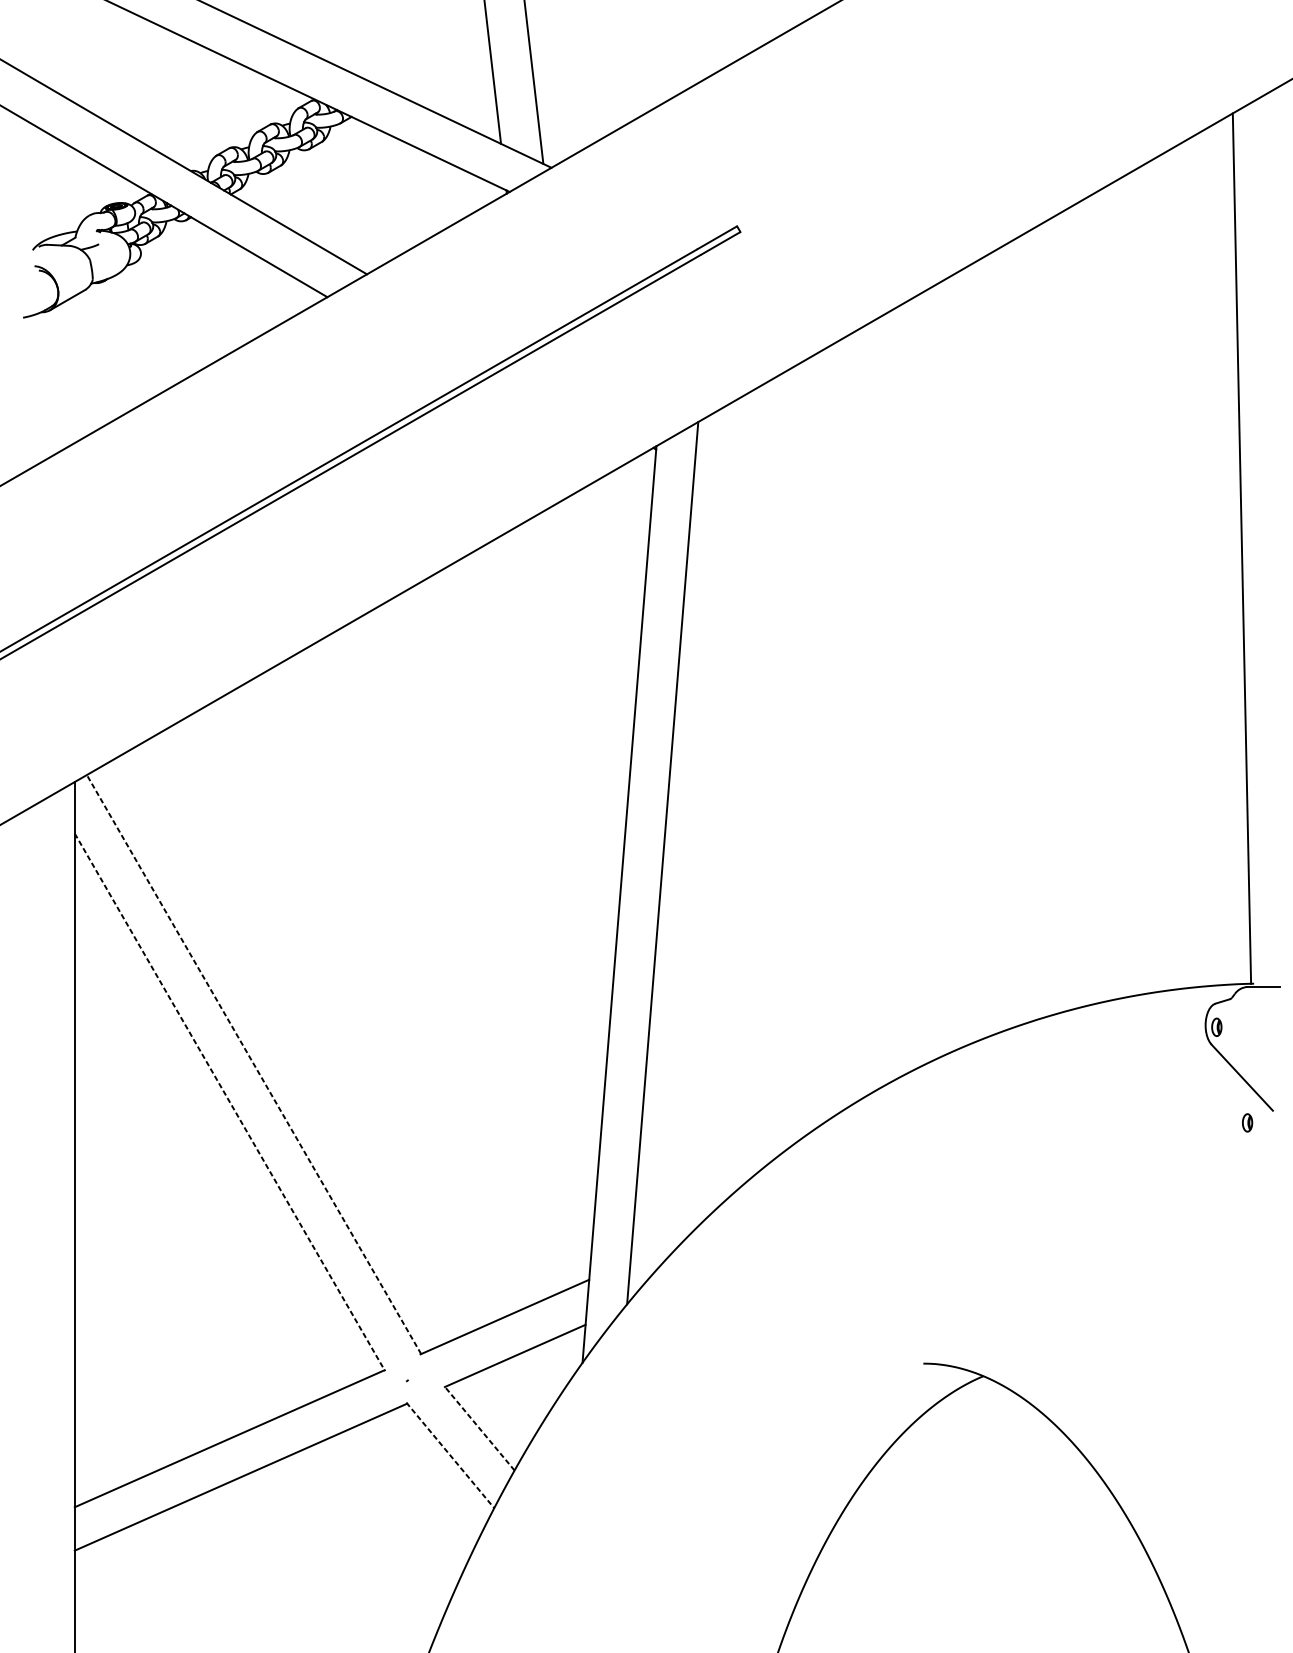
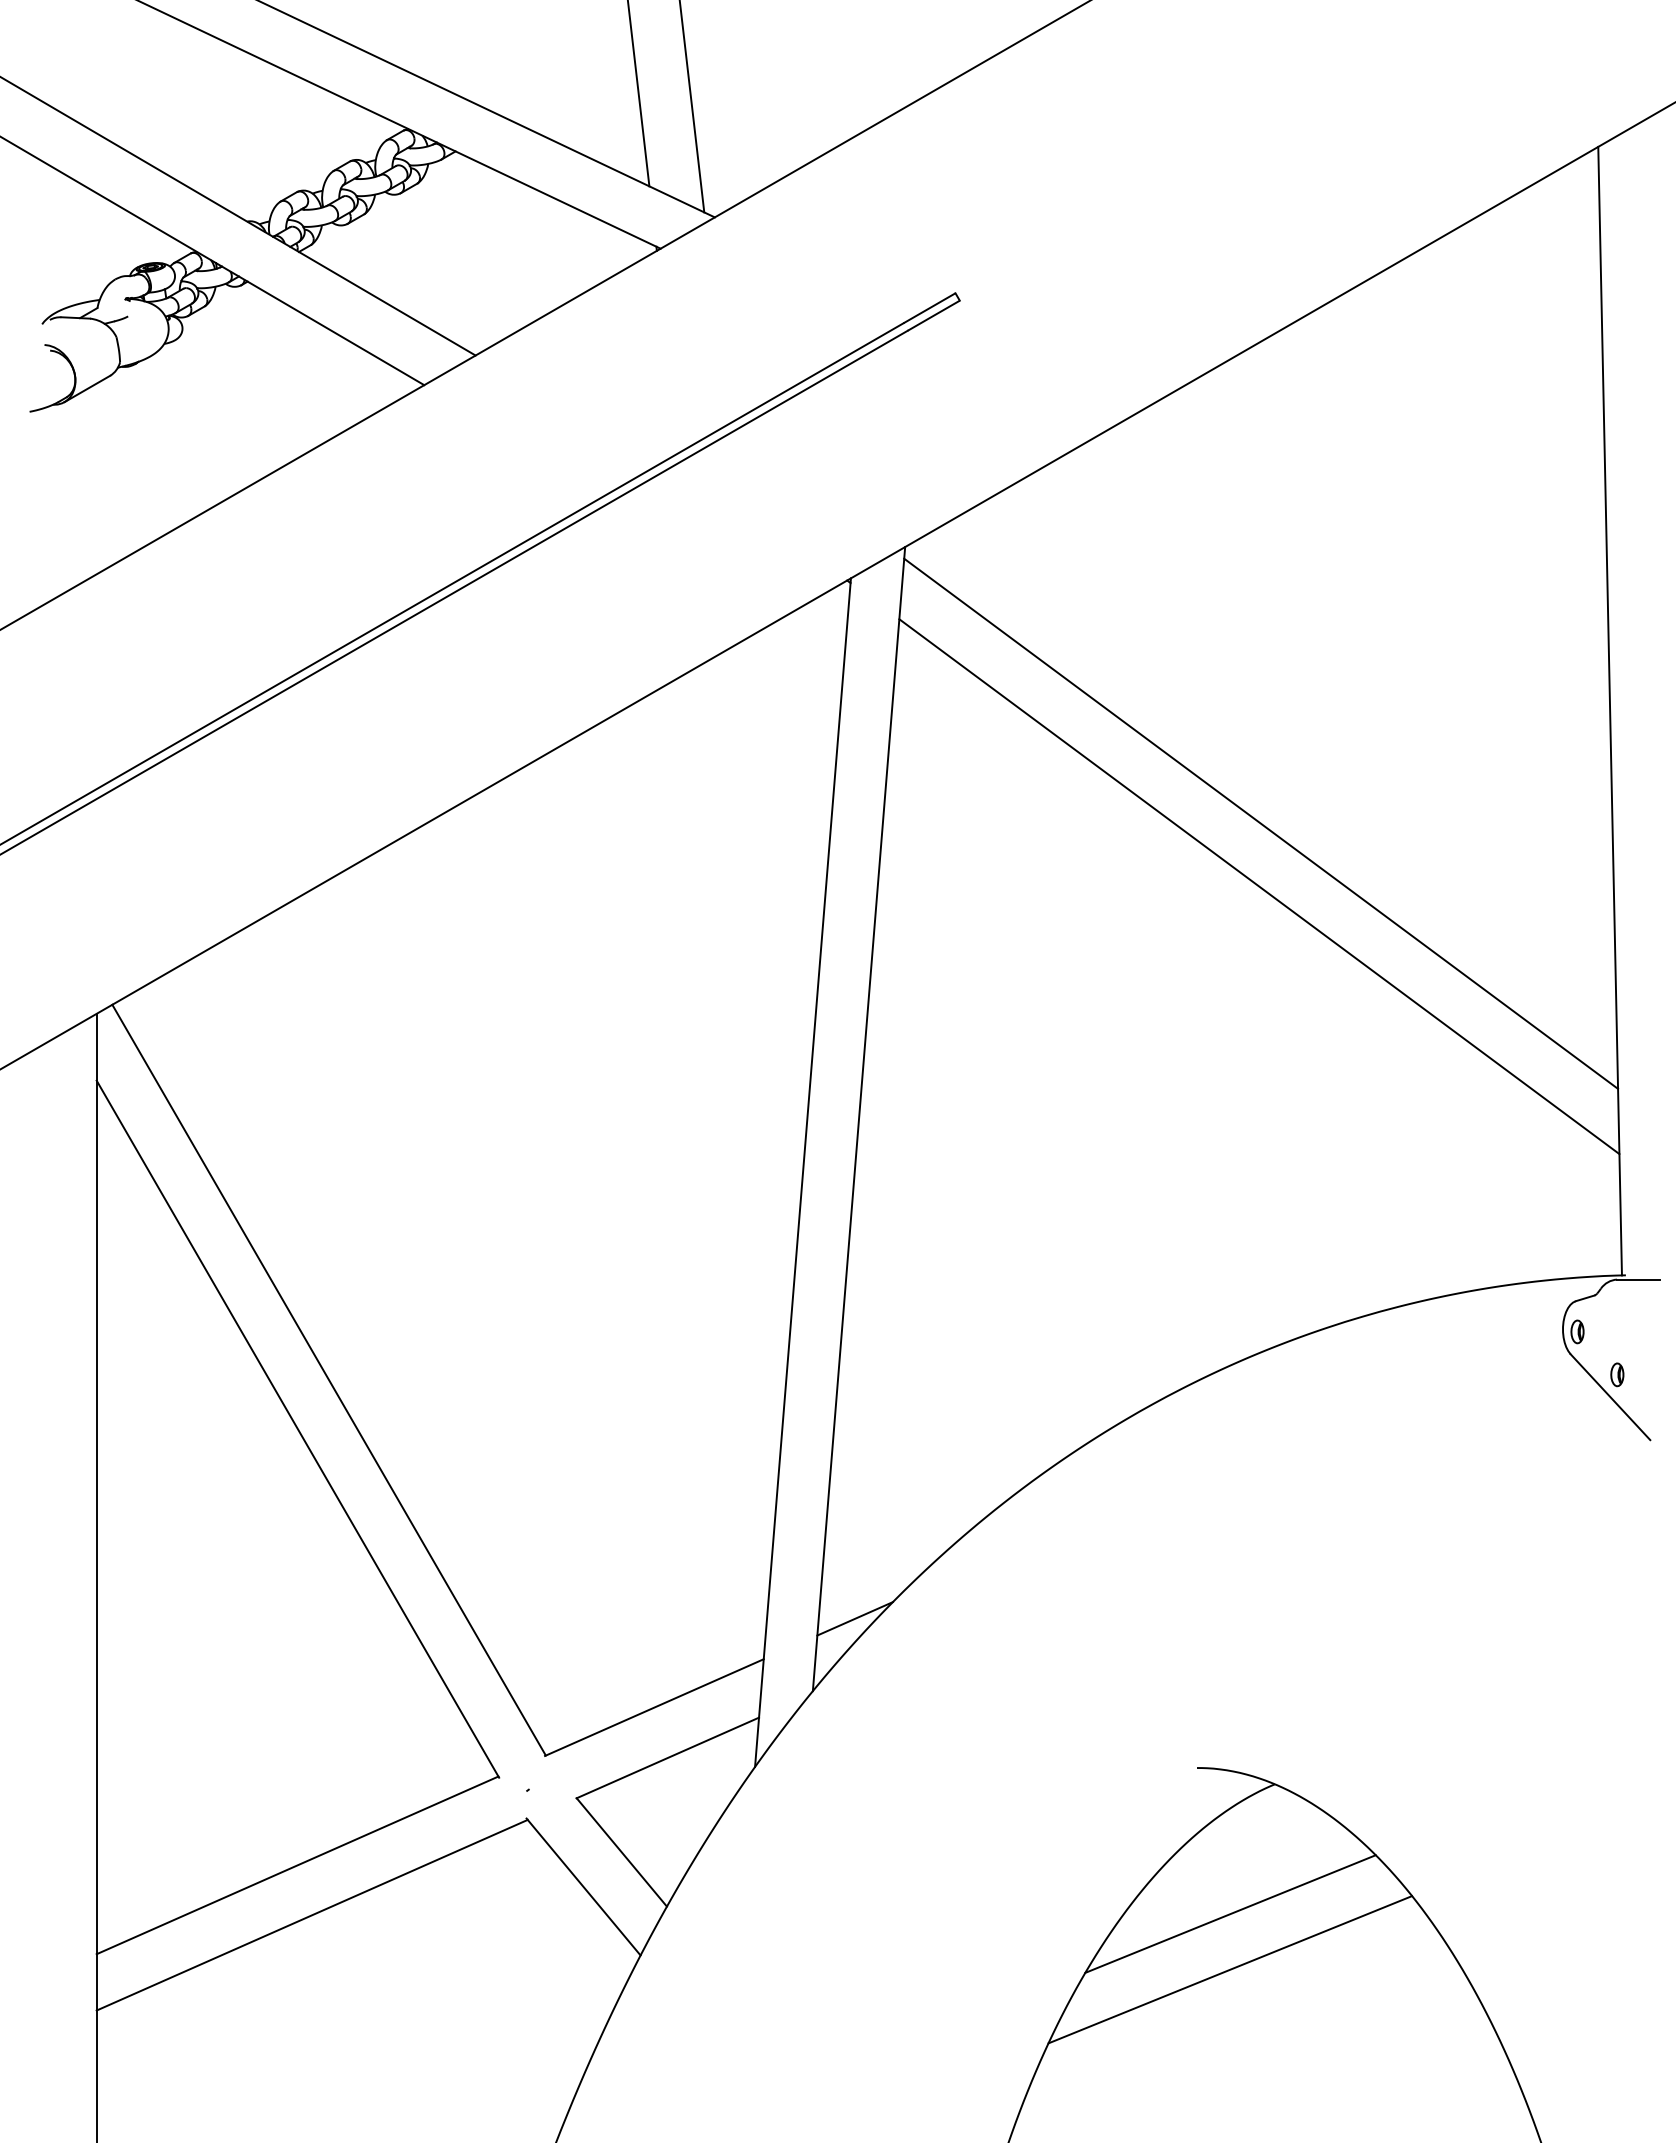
line: (973, 635) -> (1261, 823), added
line: (971, 683) -> (1259, 886), added
line: (253, 1064) -> (328, 1379), dashed -> solid
line: (230, 1102) -> (298, 1429), dashed -> solid
part: (1247, 1122) -> (1617, 1374), moved
line: (659, 1248) -> (854, 1618), added
line: (479, 1428) -> (621, 1852), dashed -> solid
line: (450, 1455) -> (583, 1887), dashed -> solid
line: (949, 1475) -> (1230, 1913), added
line: (949, 1519) -> (1230, 1969), added

